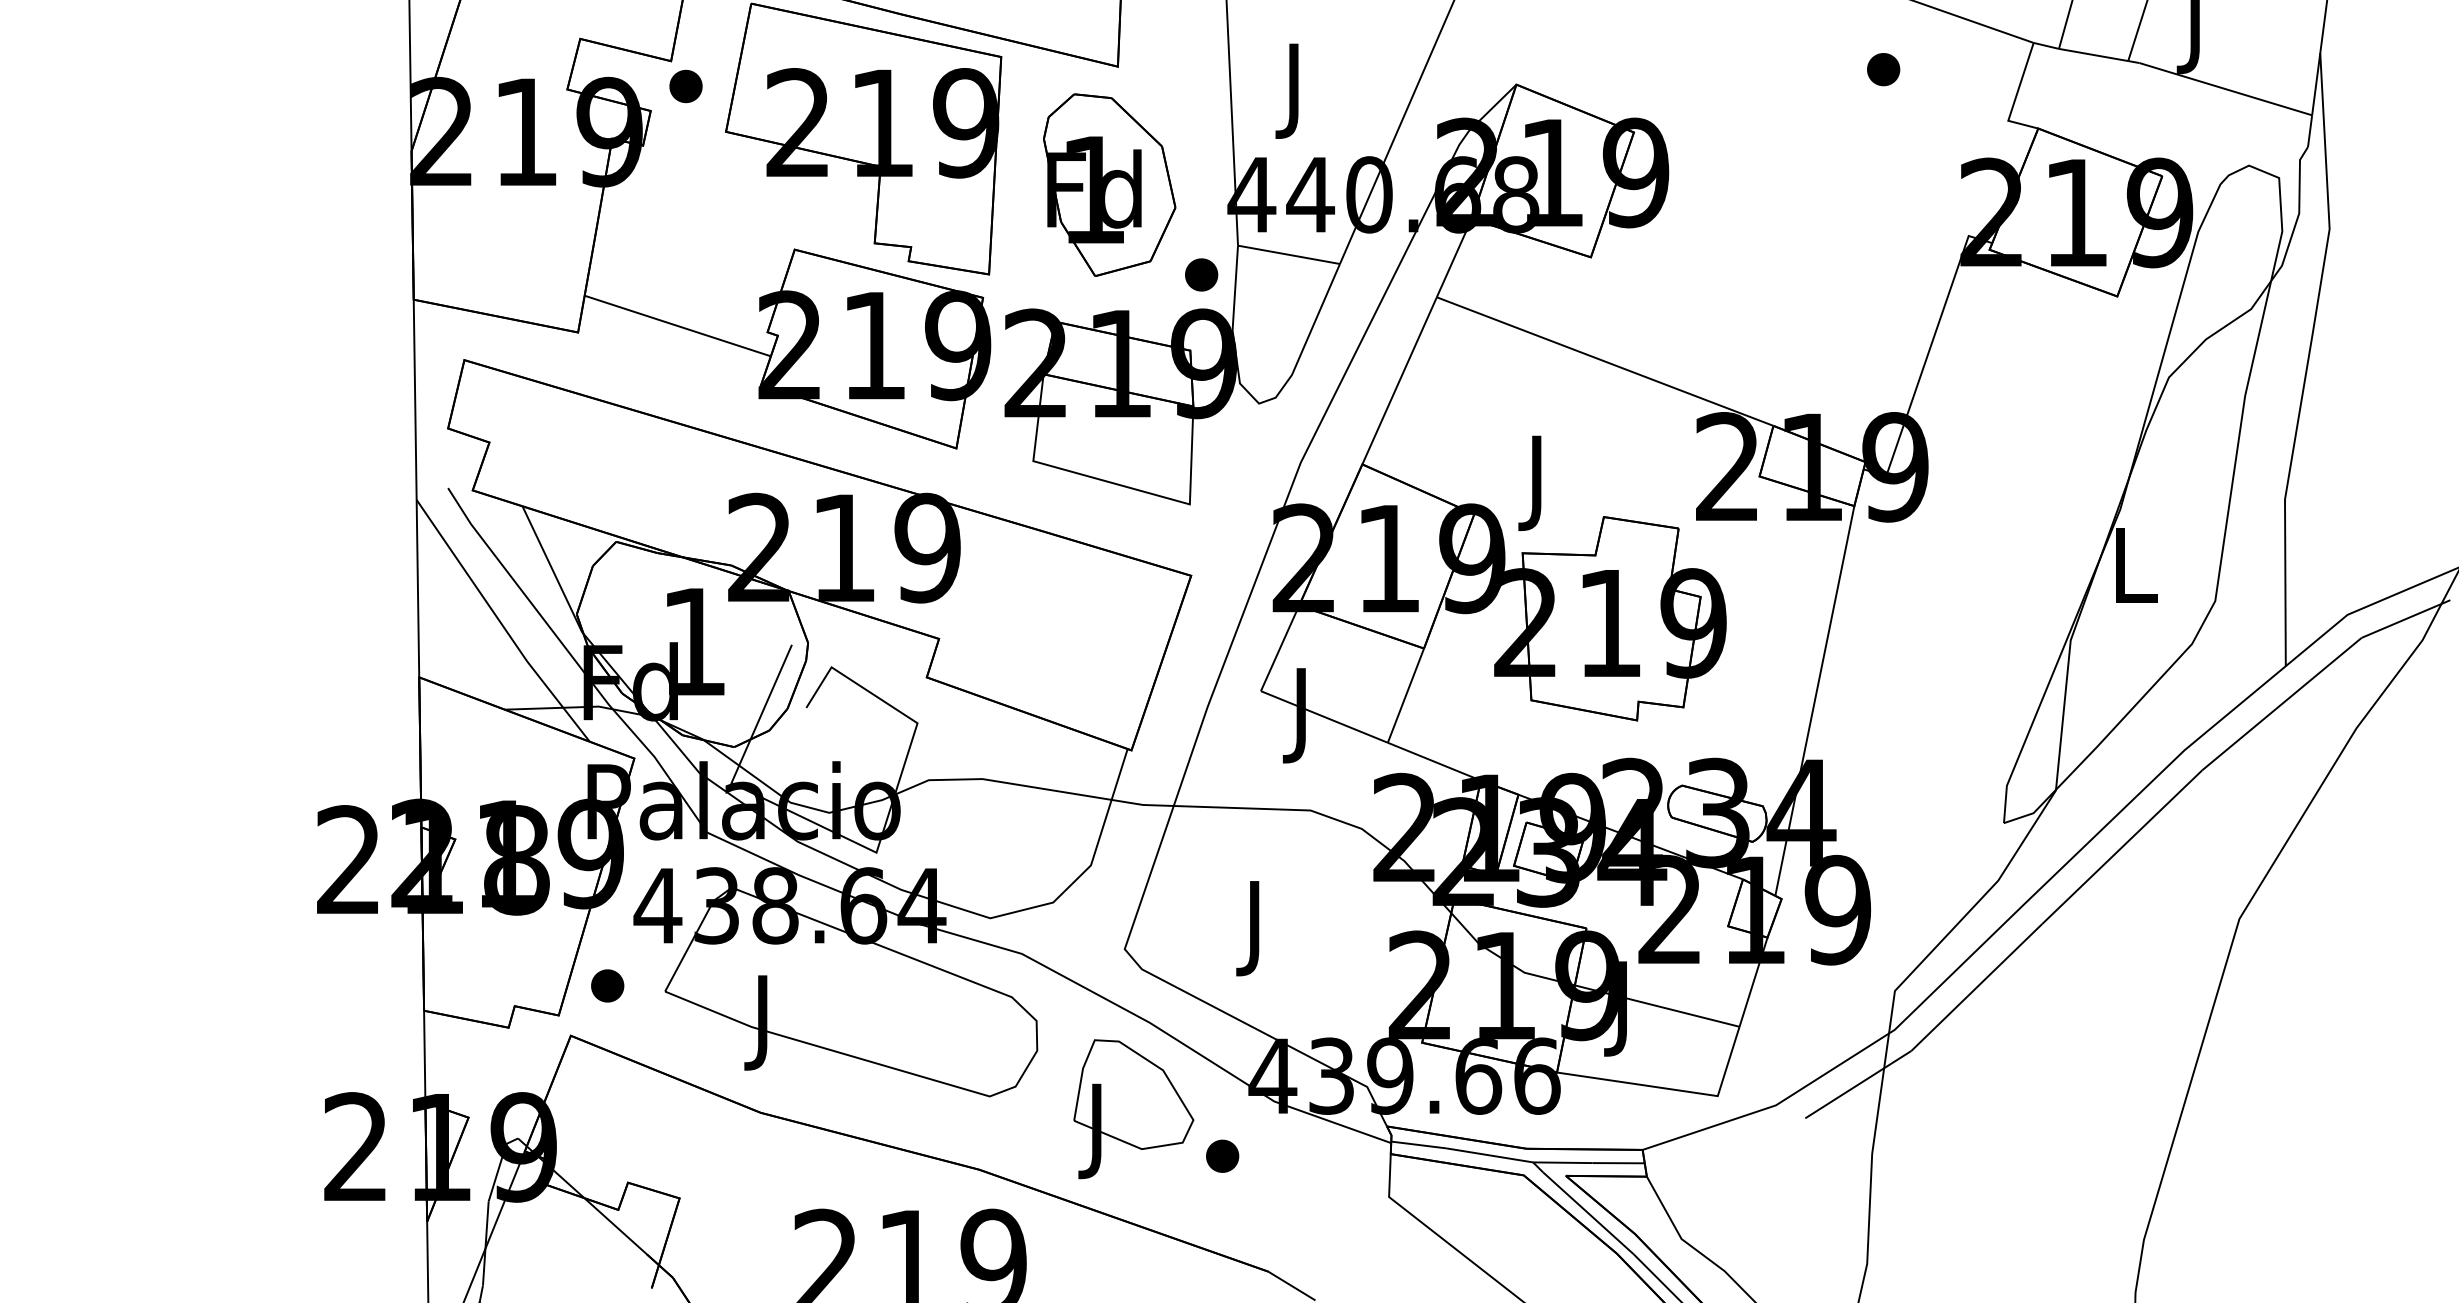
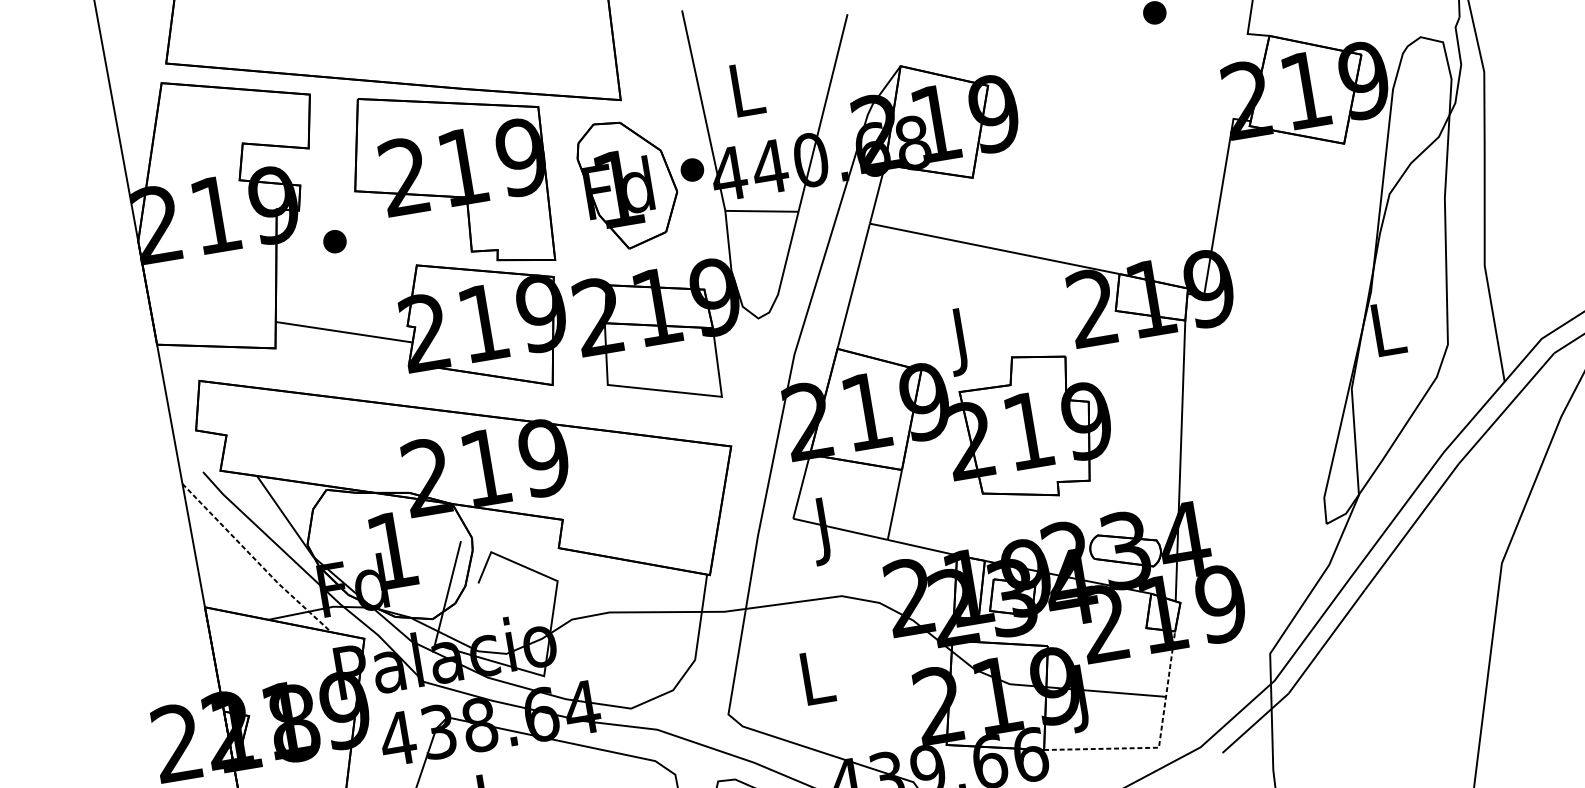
part: (685, 86) -> (334, 241), moved
text: (1296, 90) -> (747, 95), J -> L
part: (1201, 274) -> (692, 169), moved
line: (500, 623) -> (255, 560), solid -> dashed
text: (1257, 928) -> (818, 684), J -> L
line: (1718, 1094) -> (1159, 746), solid -> dashed

